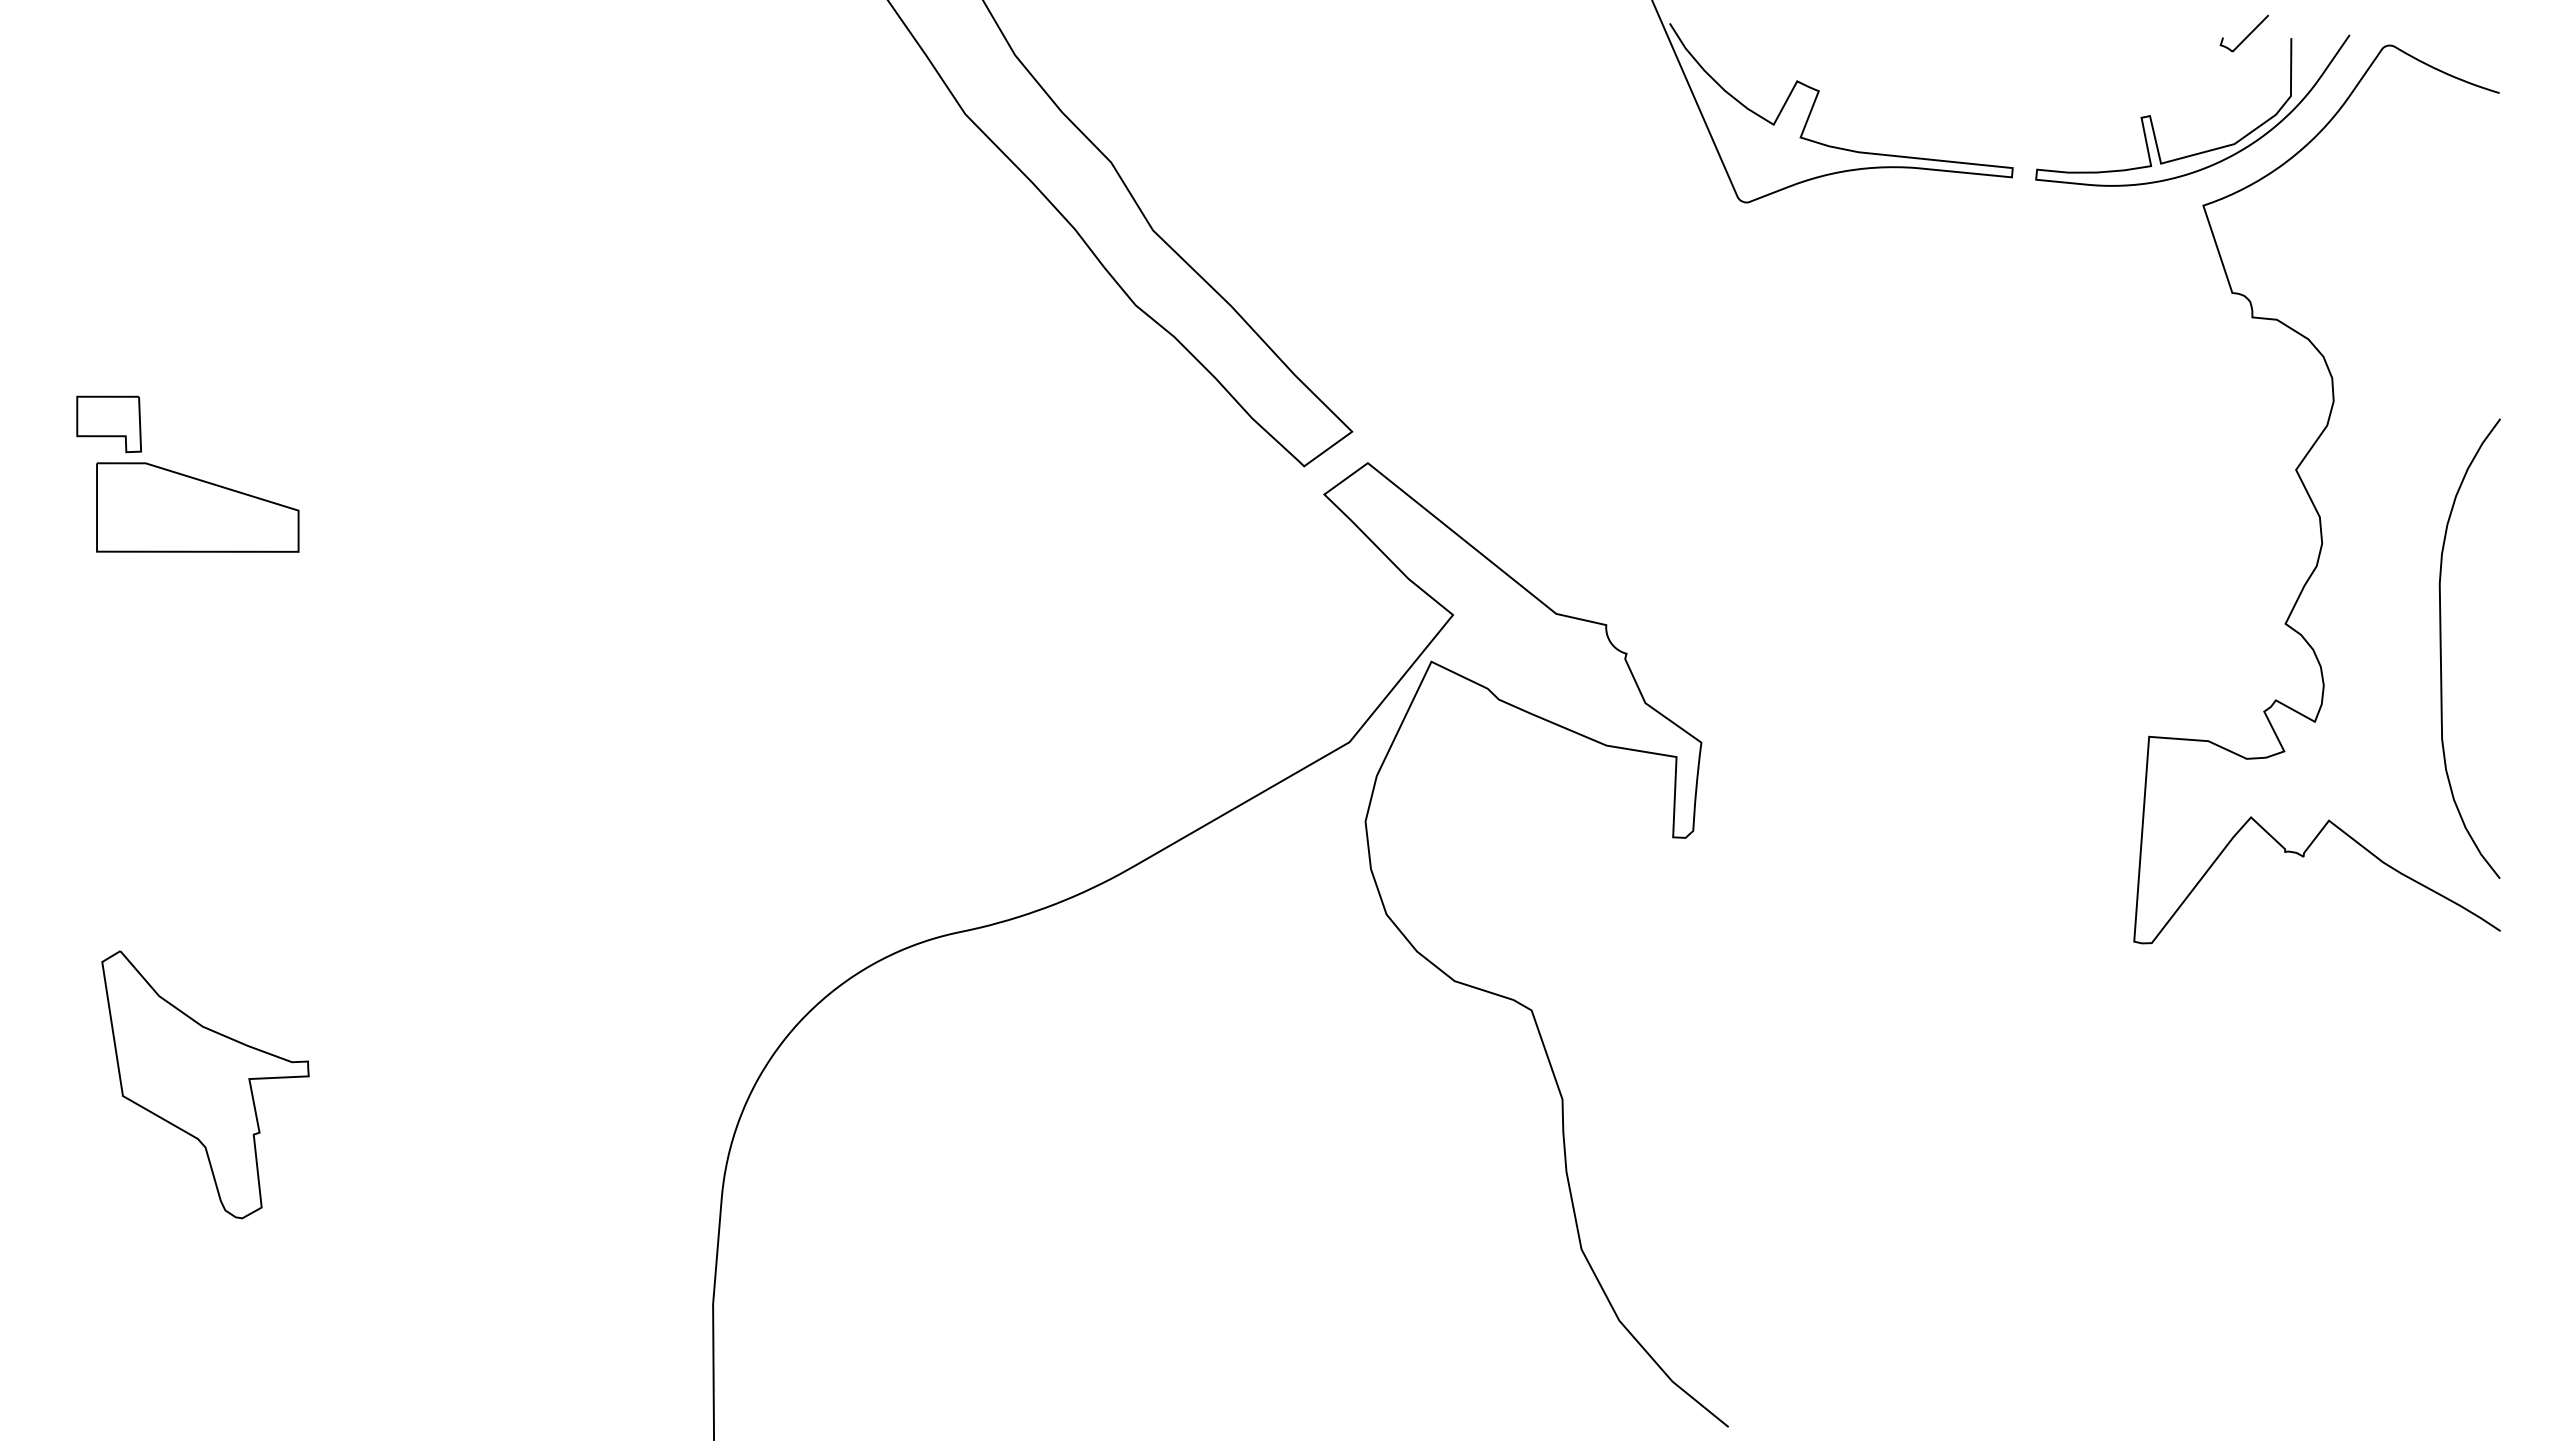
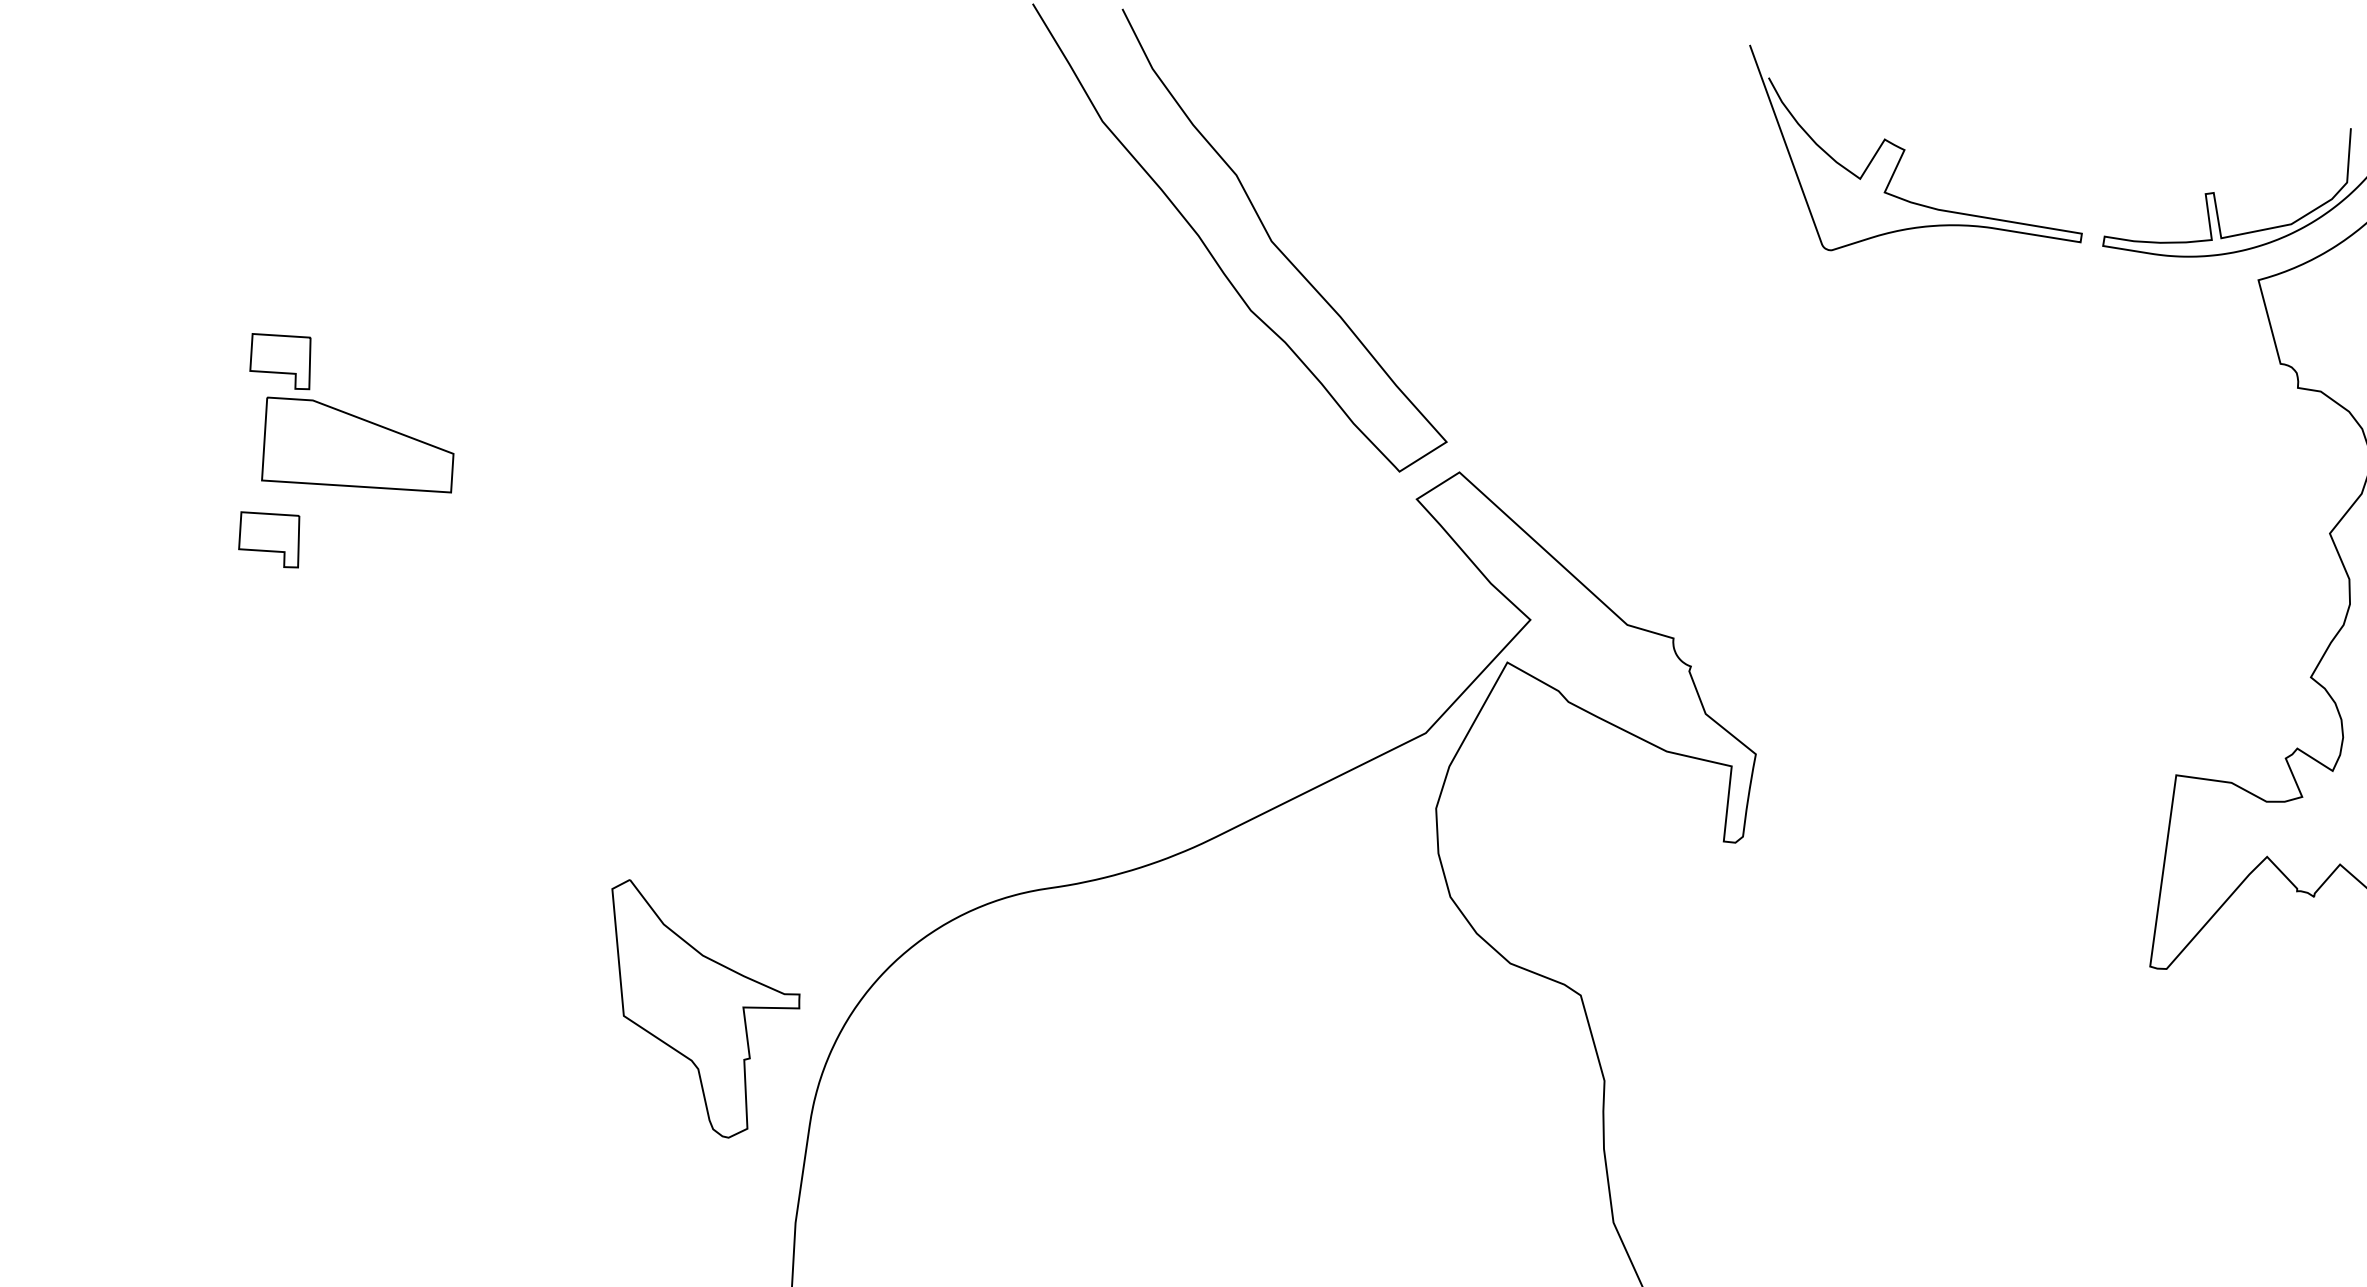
curve: (2246, 36) -> (2308, 124), removed
part: (108, 614) -> (269, 540), added
part: (205, 1084) -> (701, 1009), moved

